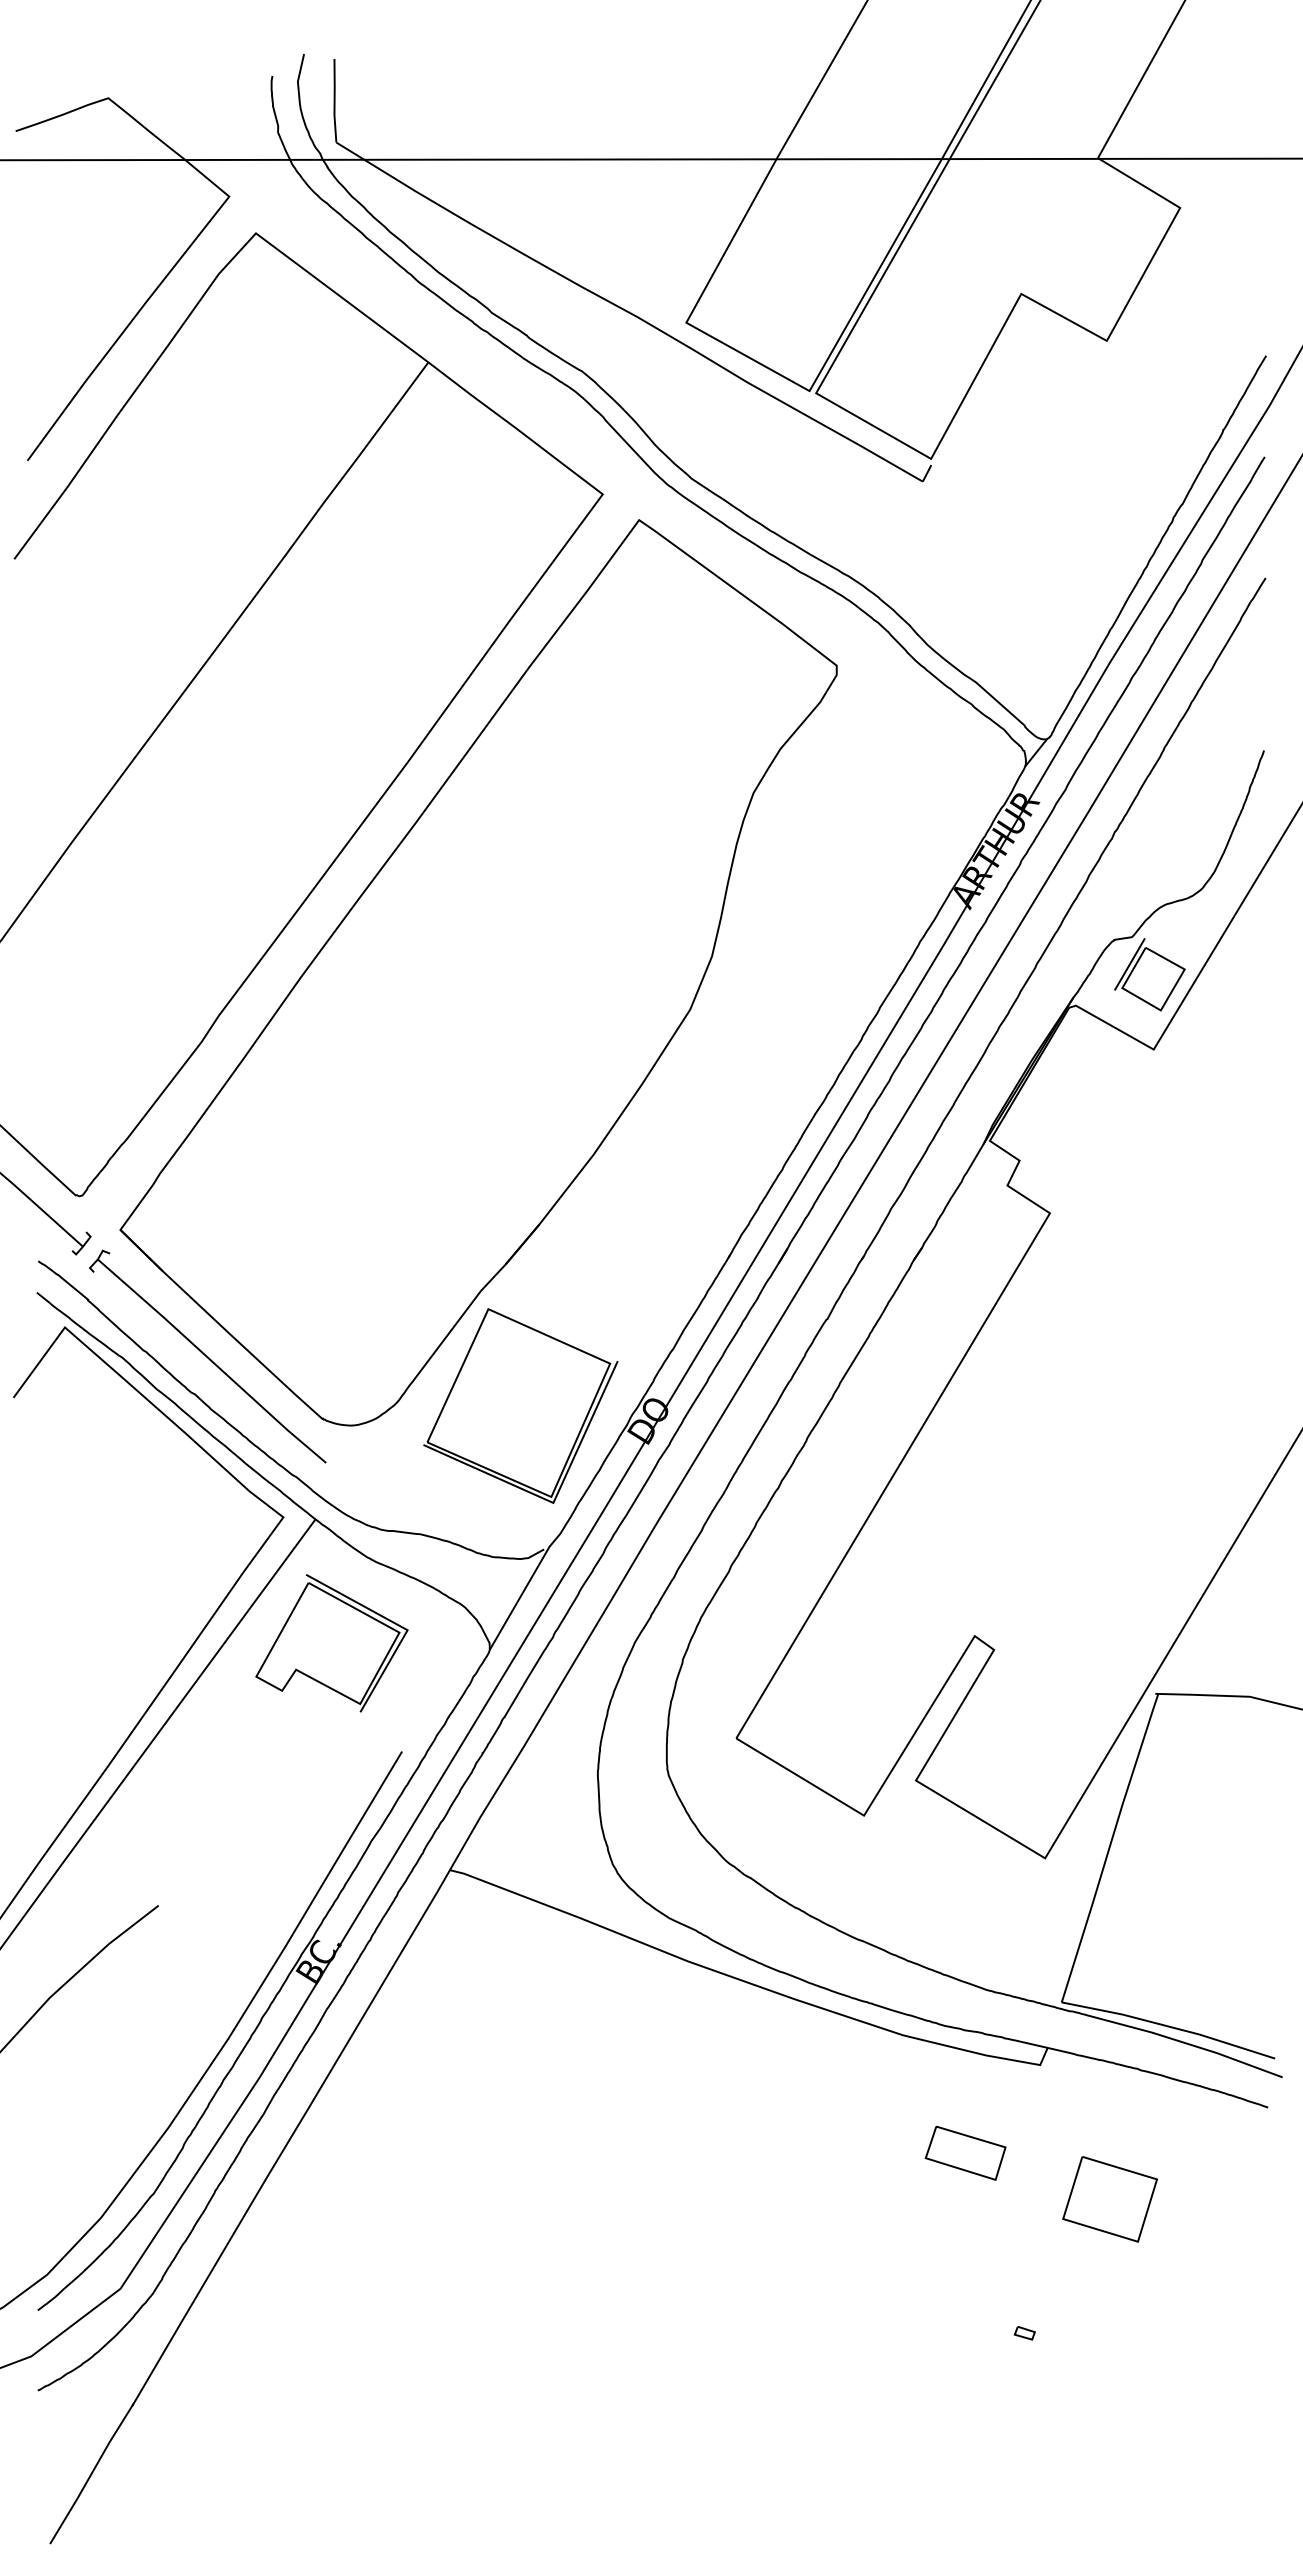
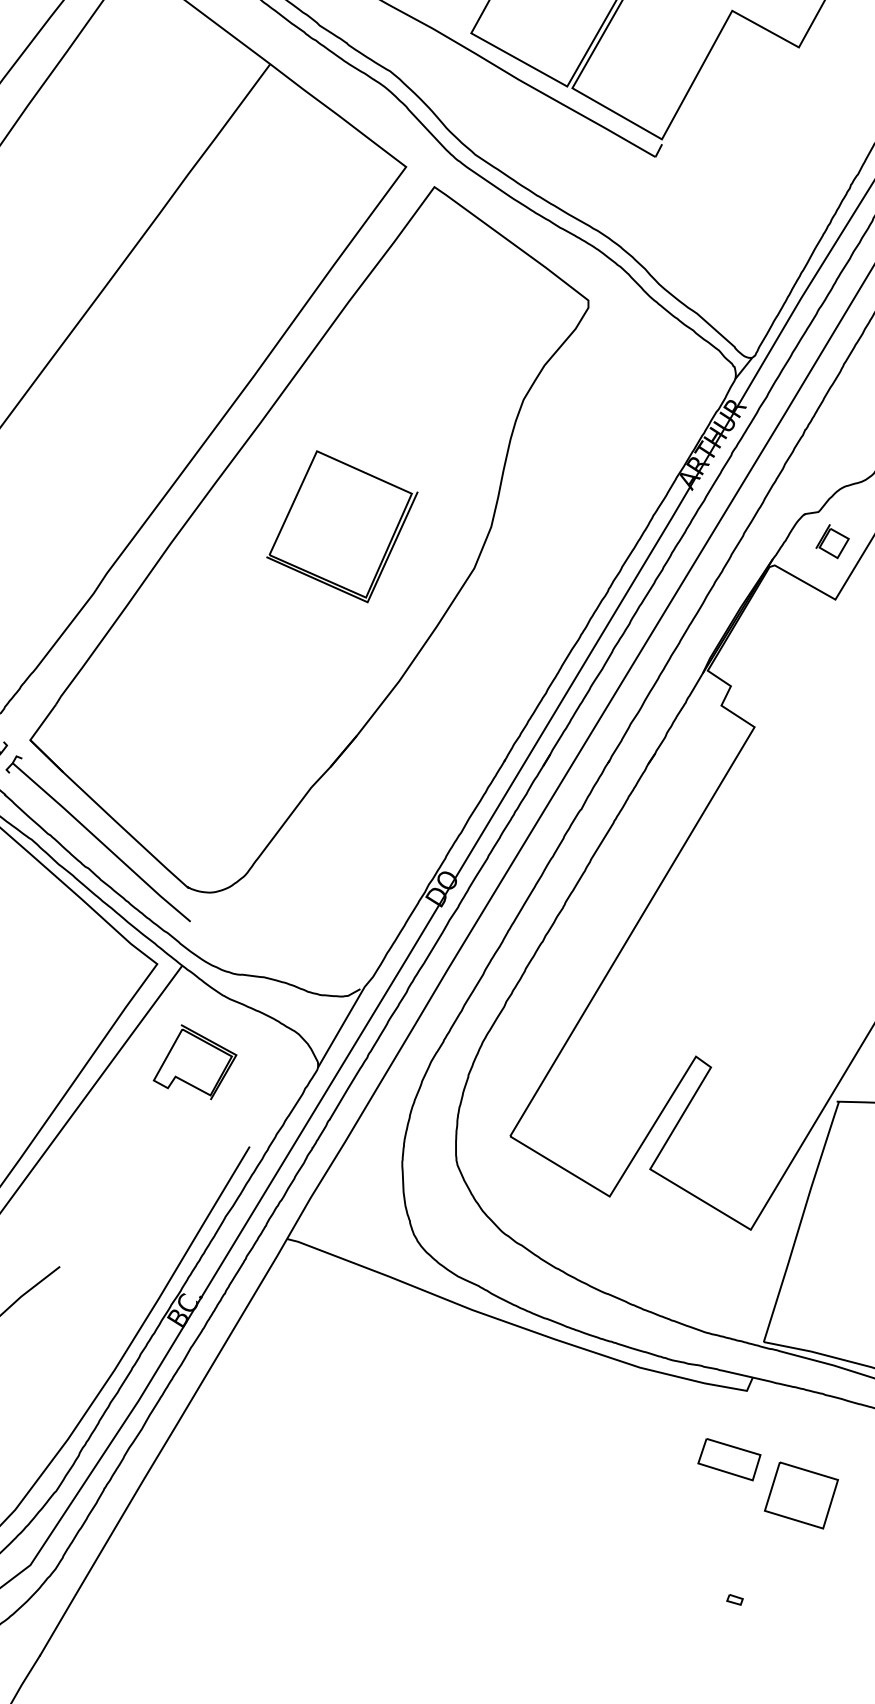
part: (1149, 974) -> (832, 541), size x0.6
part: (520, 1405) -> (342, 526), moved
part: (331, 1643) -> (194, 1062), size x0.7
part: (965, 2152) -> (729, 1459), moved

